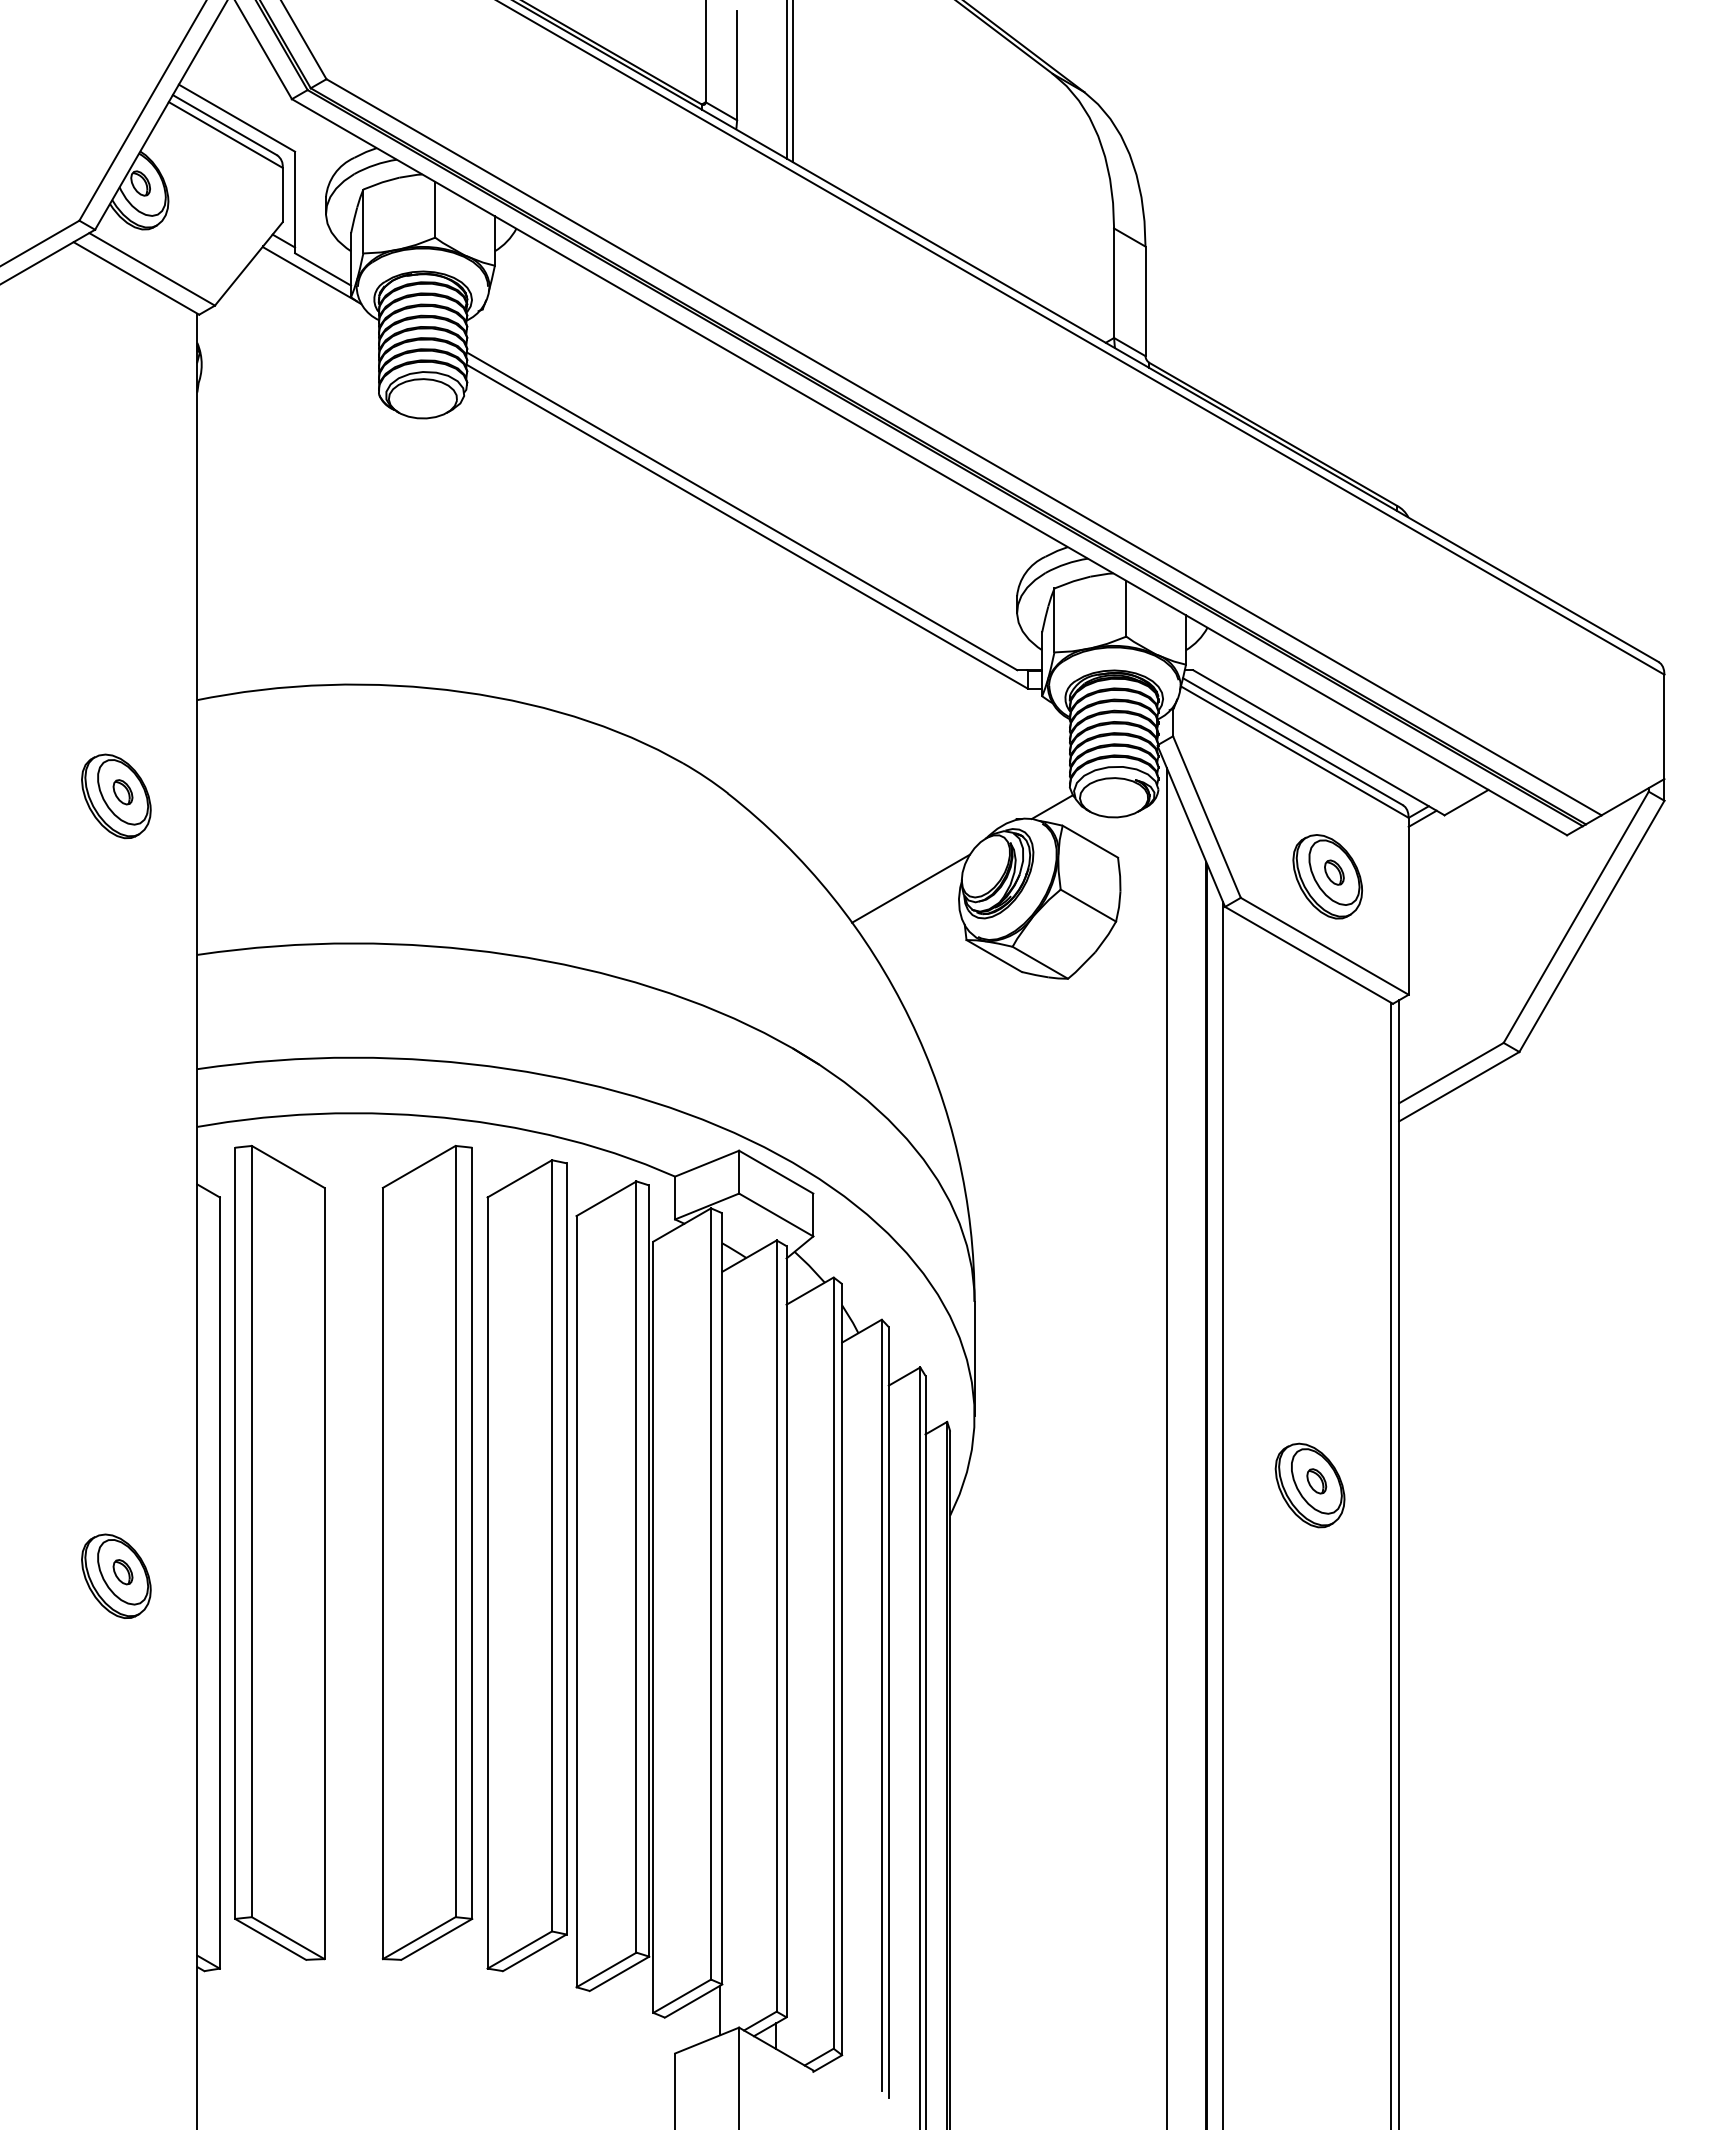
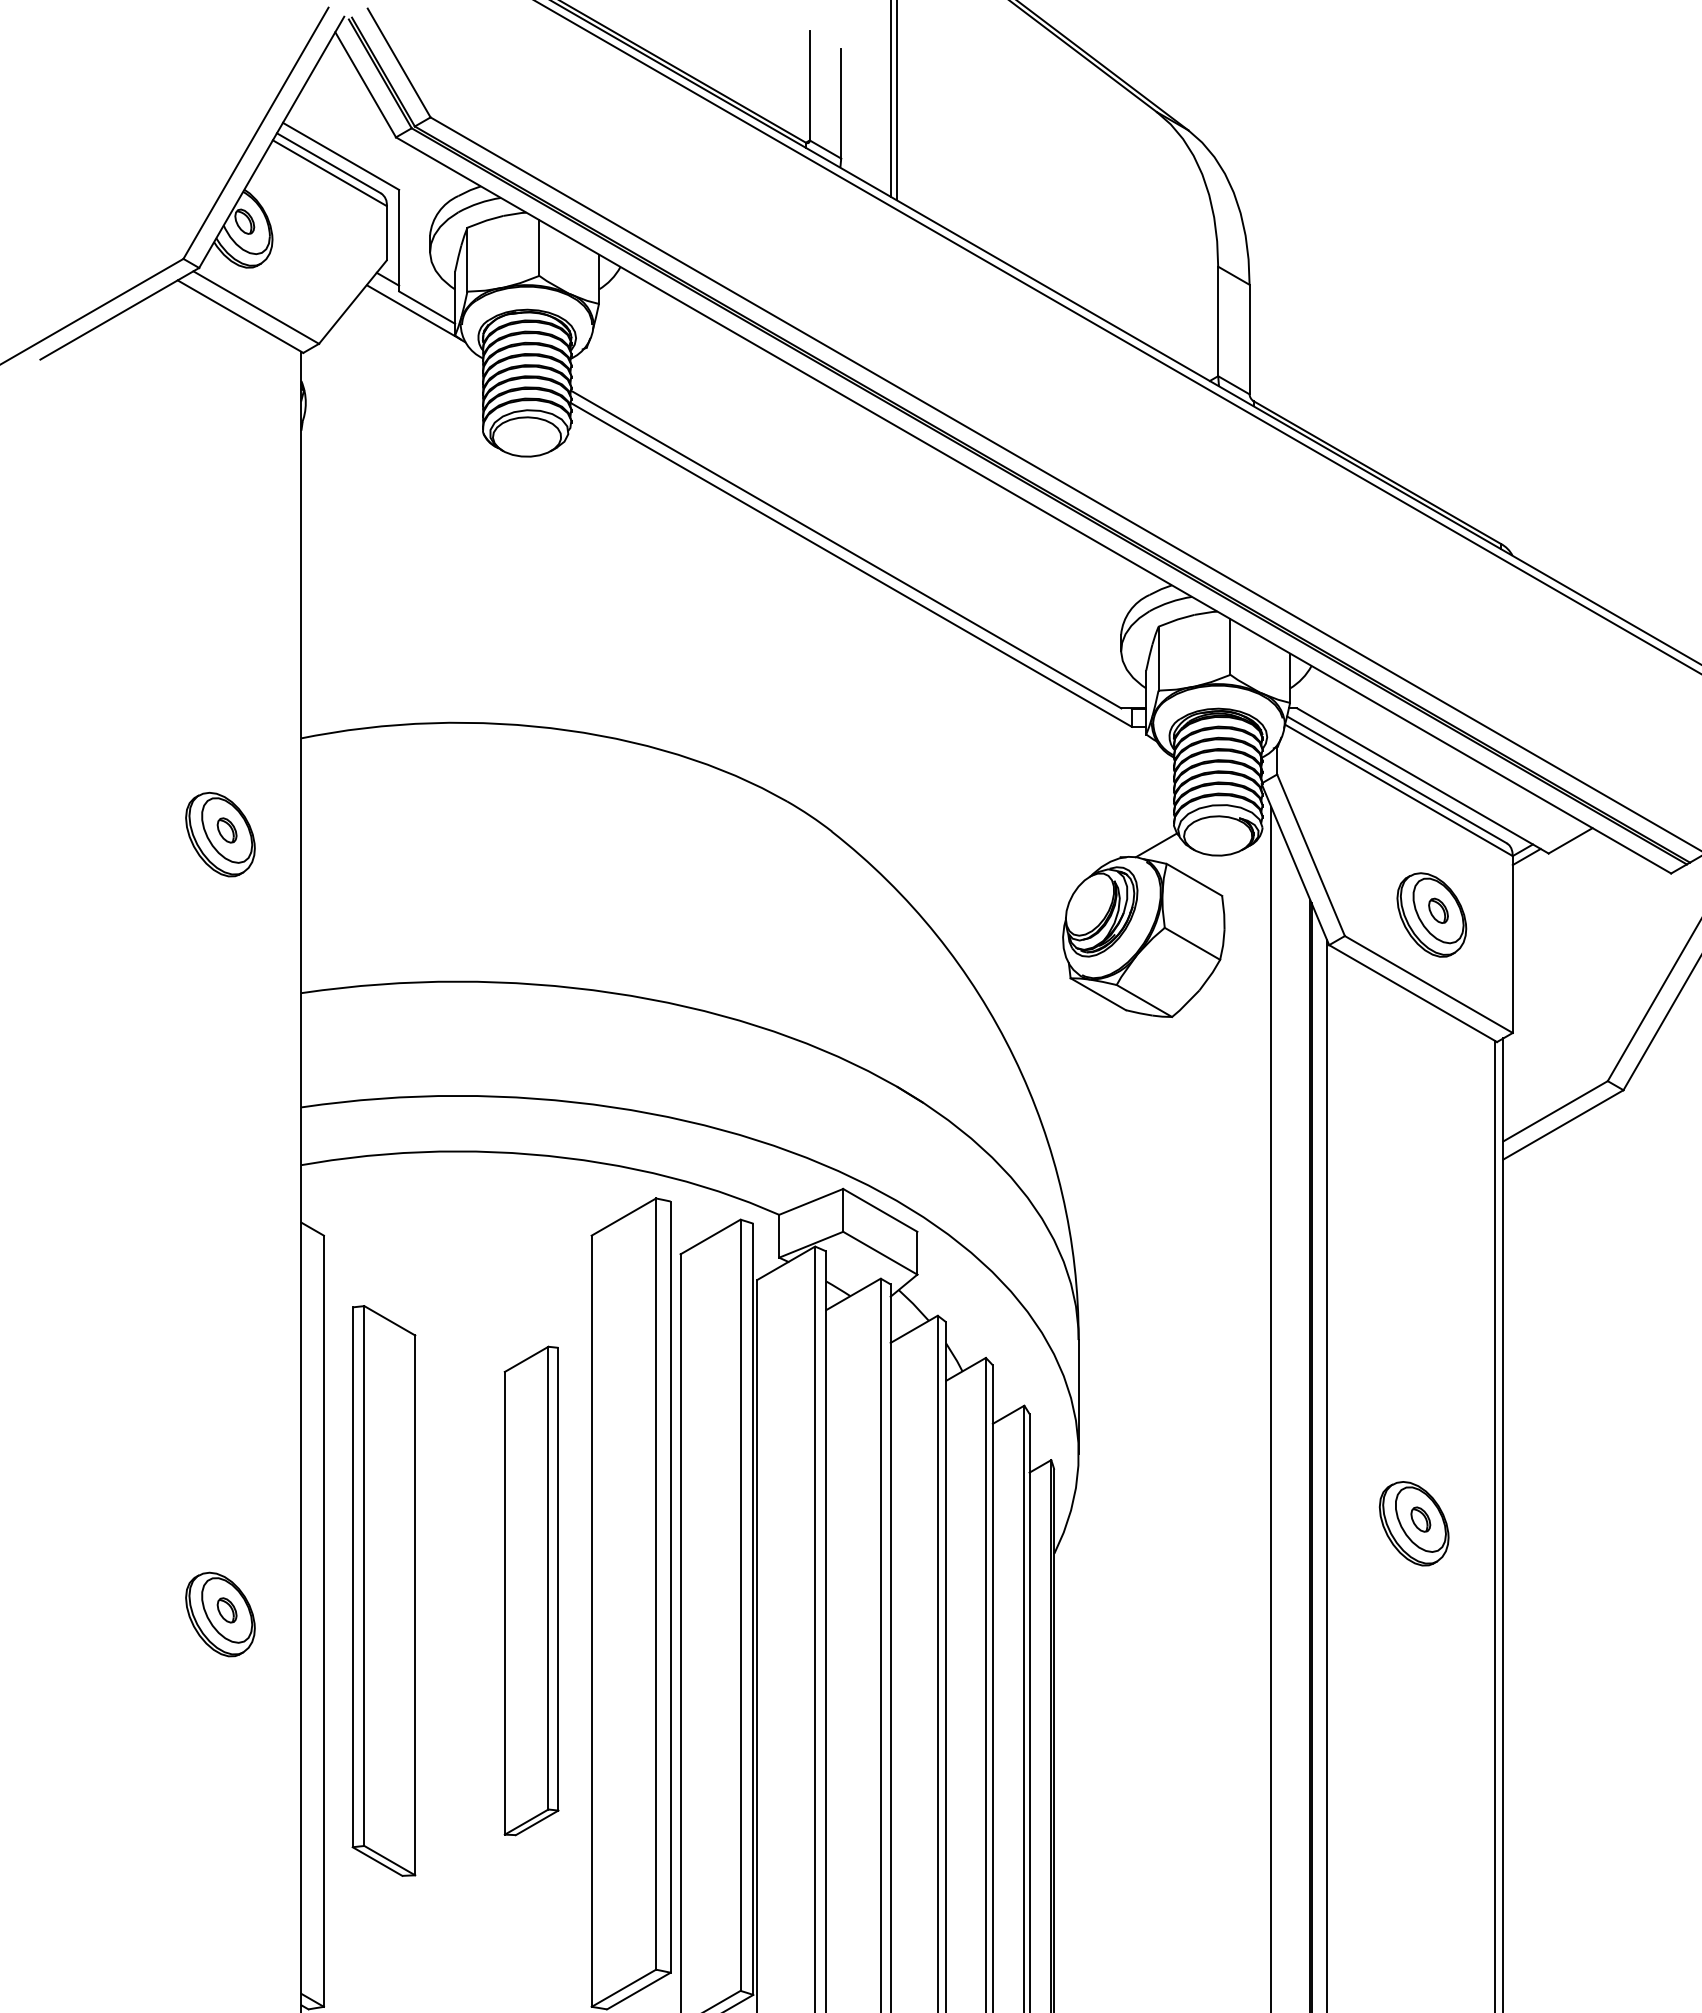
line: (910, 888) -> (1014, 926), removed
part: (279, 1552) -> (383, 1590), size x0.7
part: (427, 1552) -> (531, 1590), size x0.6

